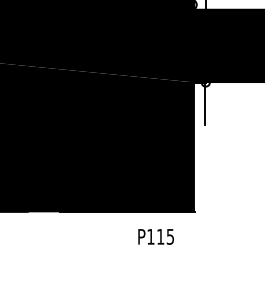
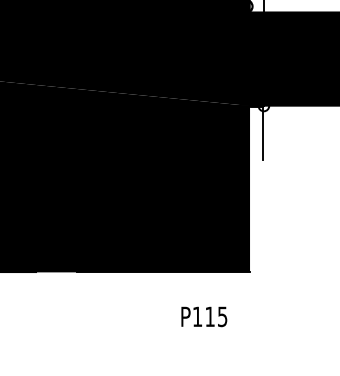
text: (156, 236) -> (204, 316), moved

